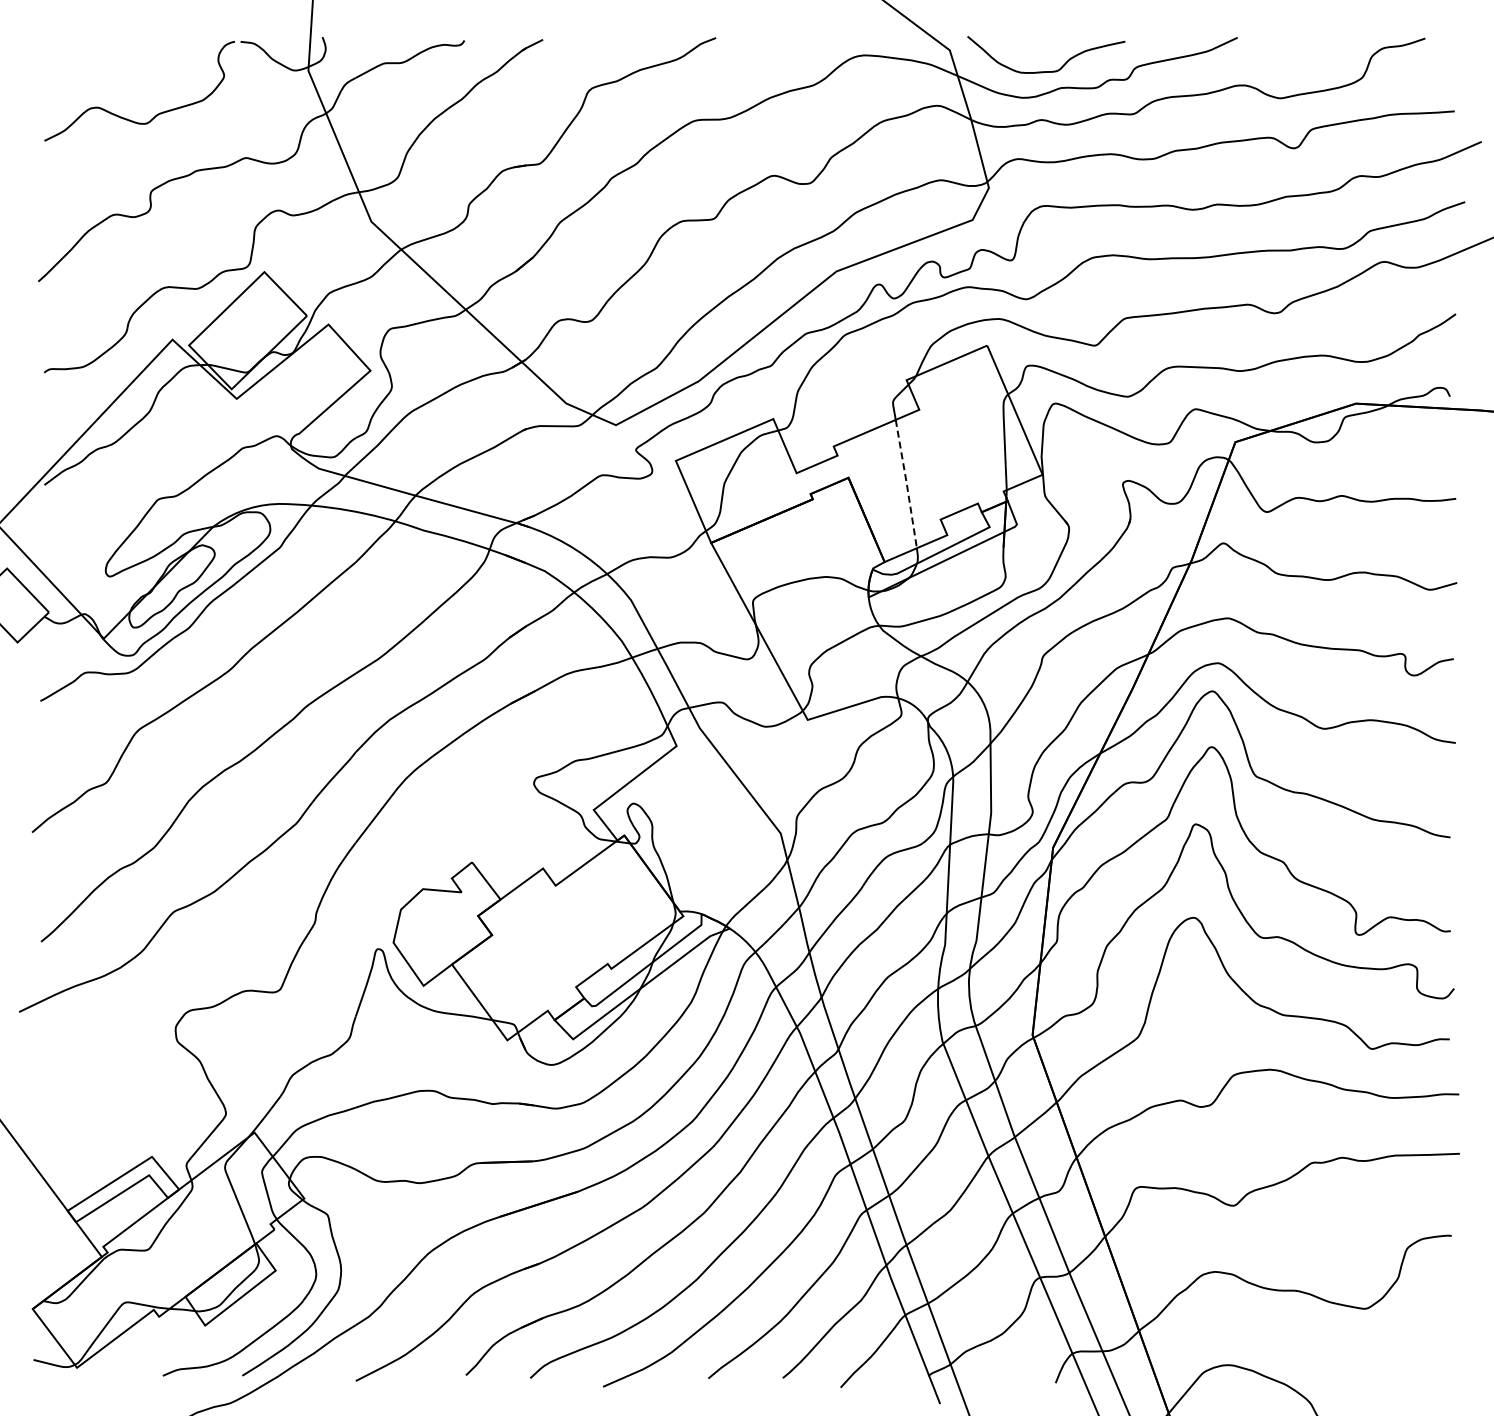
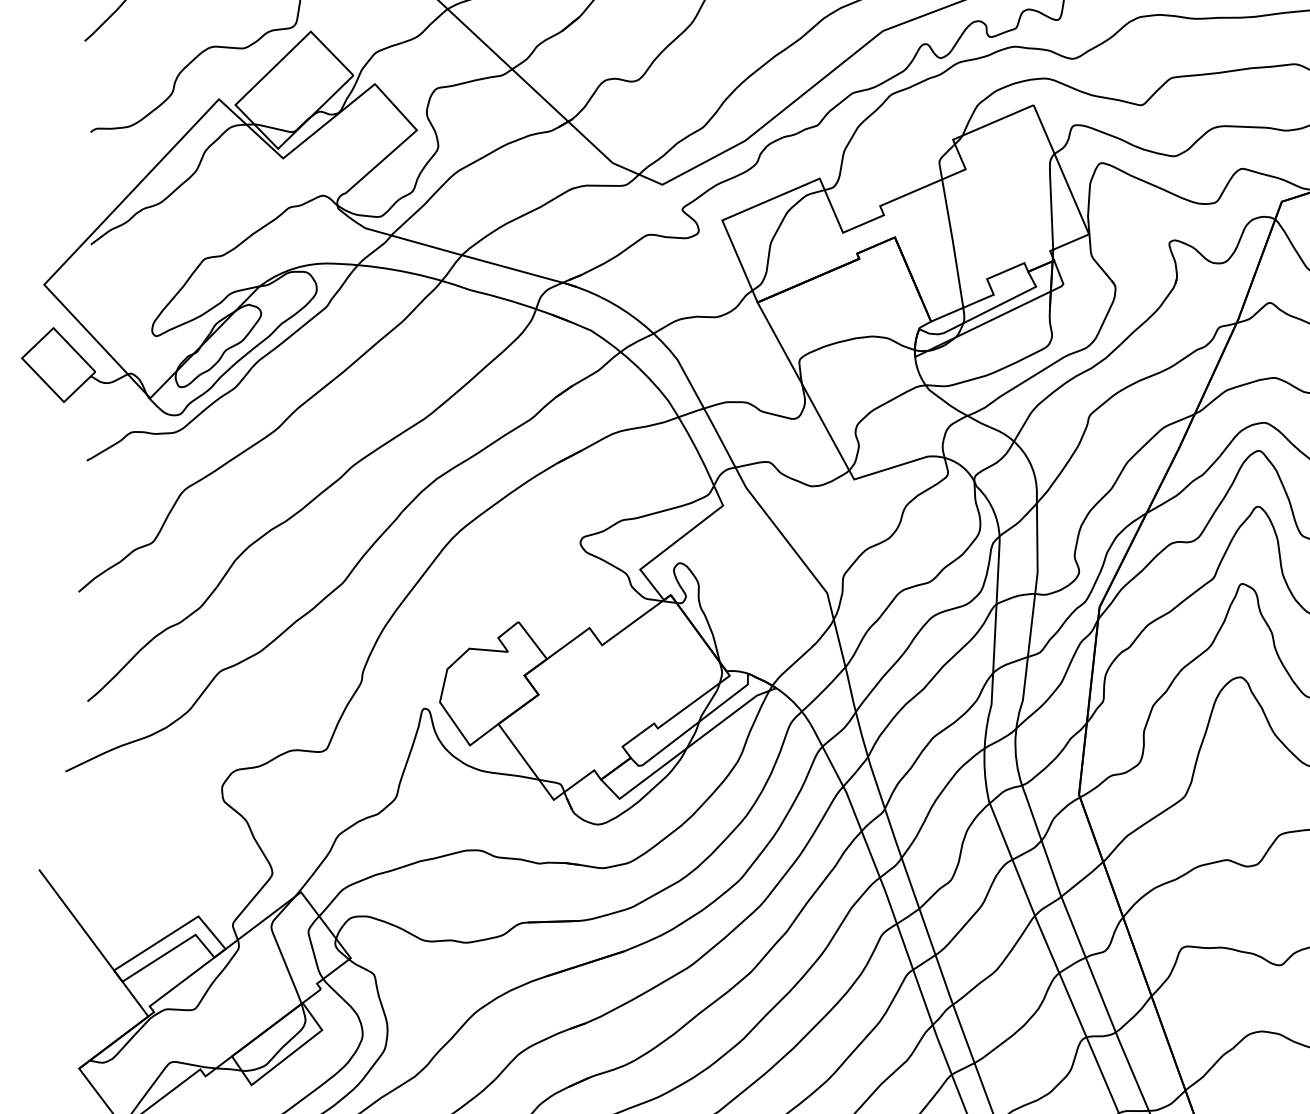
line: (906, 483) -> (952, 243), dashed -> solid

